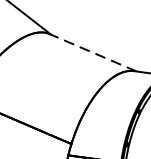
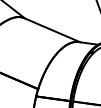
line: (93, 53) -> (52, 30), dashed -> solid

